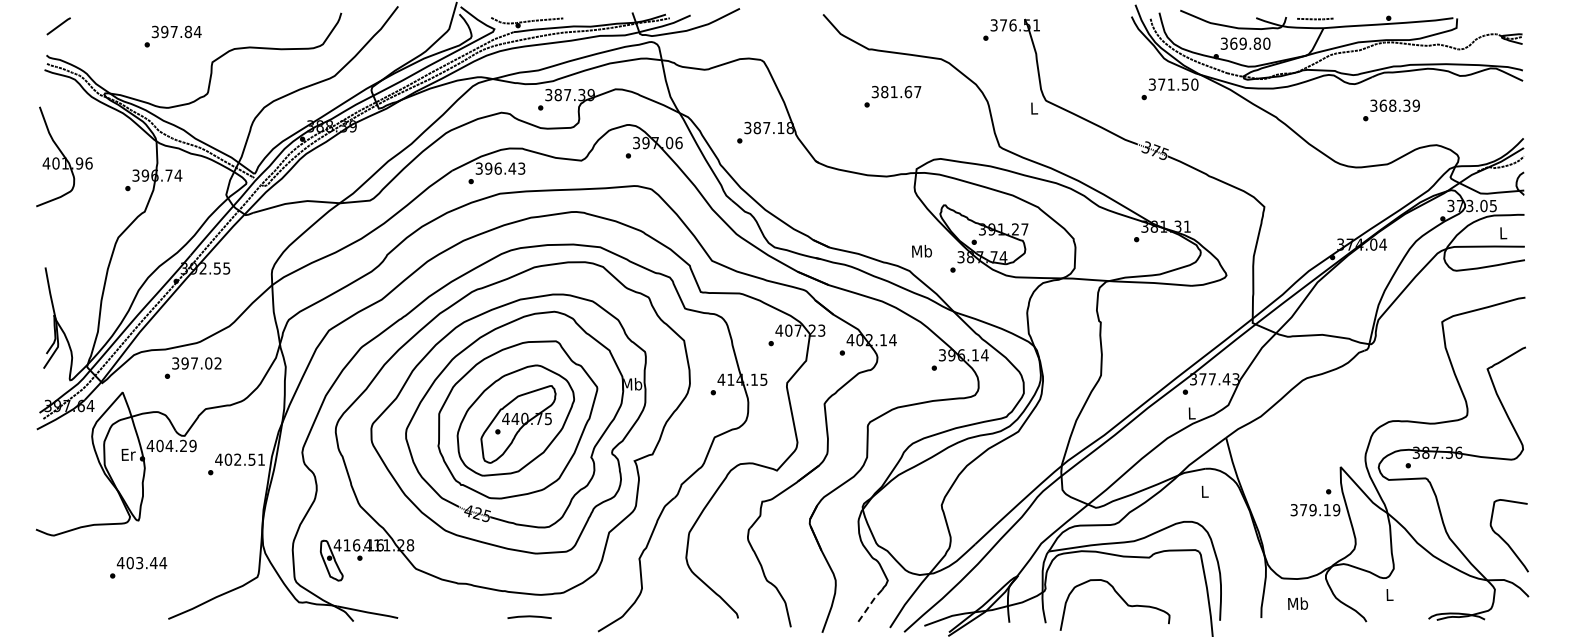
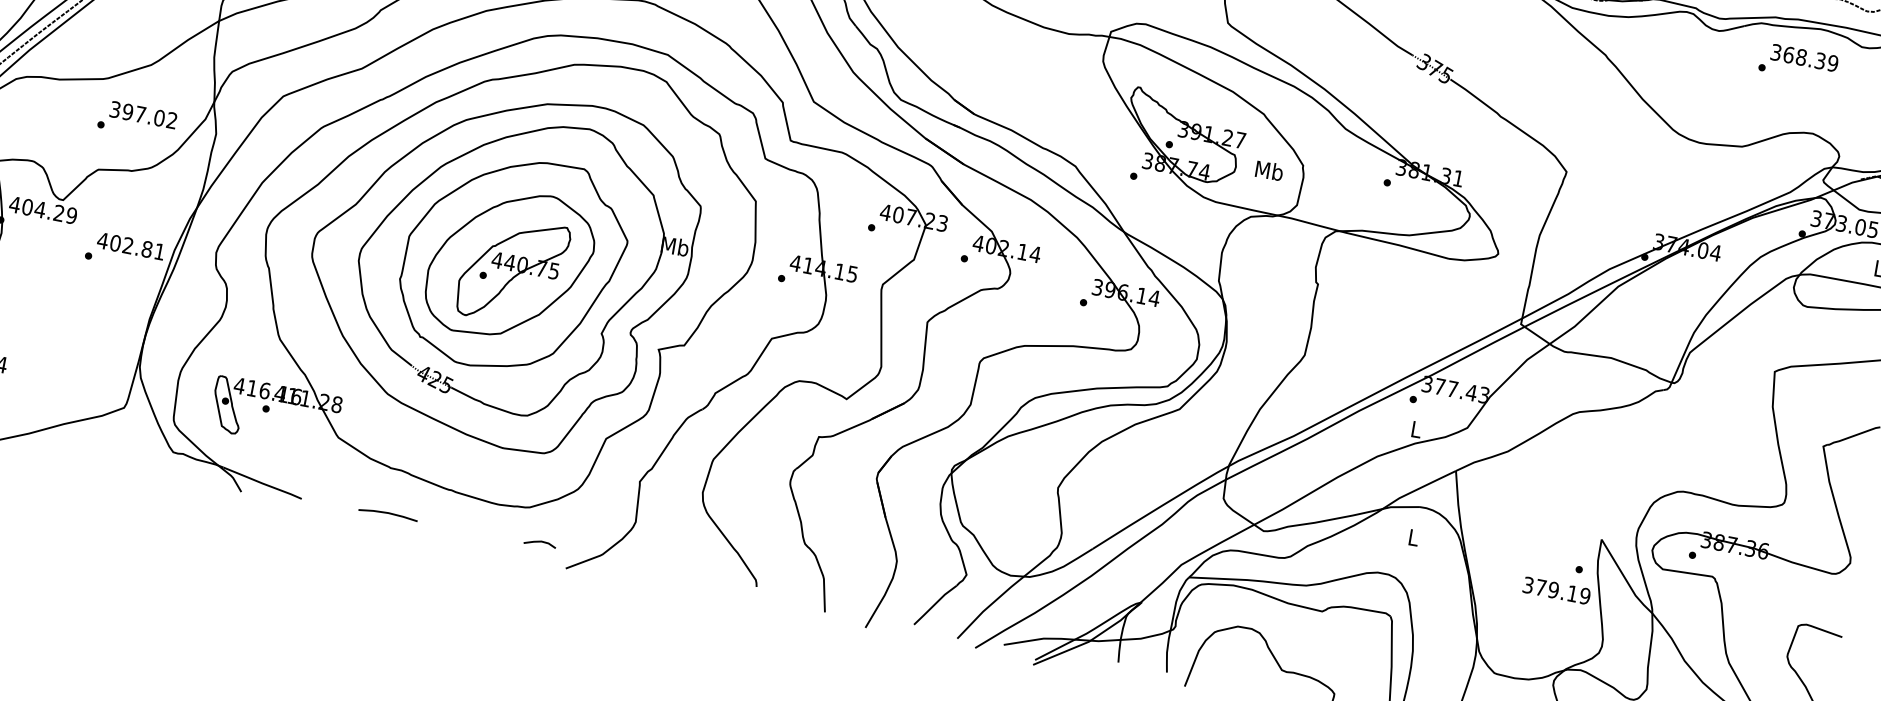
text: (1391, 110) -> (1798, 63), moved
text: (921, 251) -> (1268, 170), moved
text: (192, 367) -> (136, 119), moved
text: (251, 459) -> (146, 248), 402.51 -> 402.81
line: (868, 606) -> (934, 604), dashed -> solid
line: (576, 616) -> (540, 542), added
curve: (529, 617) -> (388, 514), moved

